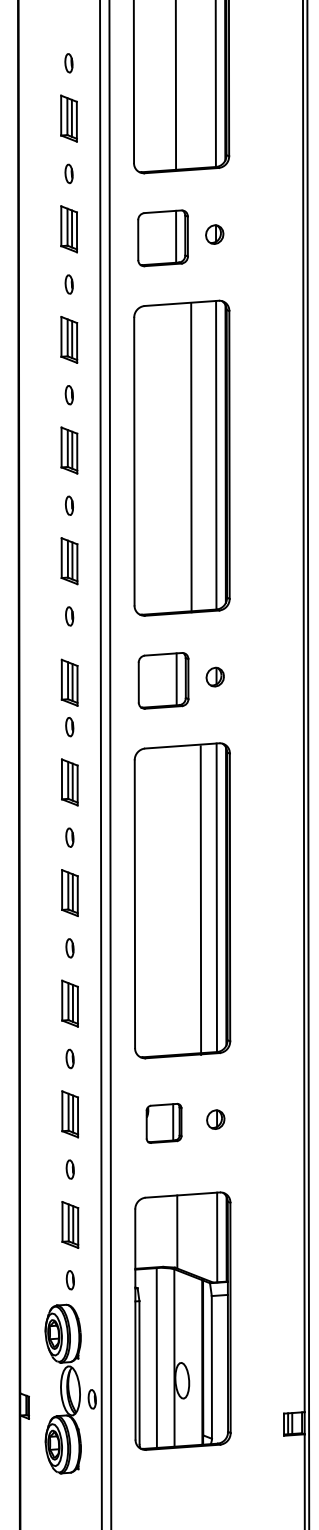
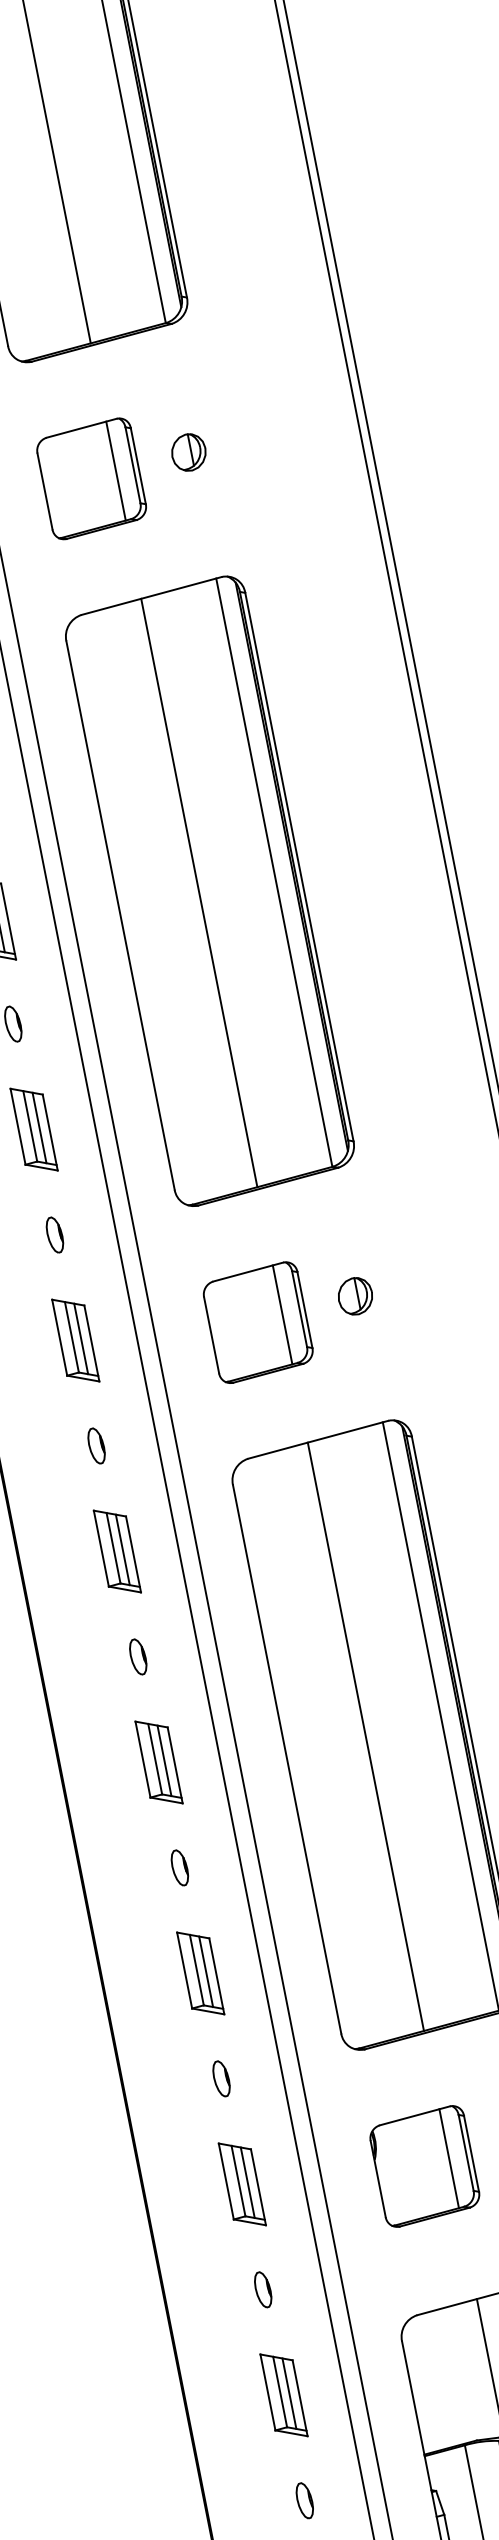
line: (191, 457) -> (199, 891), moved
part: (69, 682) -> (75, 1340), moved
line: (200, 900) -> (365, 1736), moved
part: (163, 1123) -> (423, 2166), size x1.43

